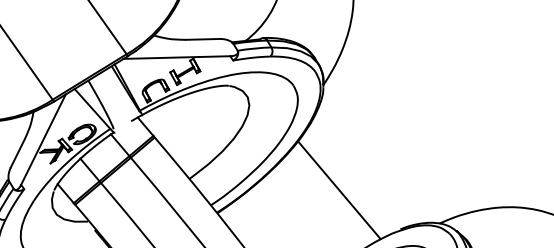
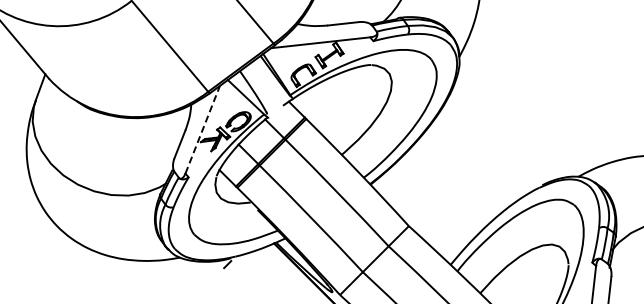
line: (43, 139) -> (202, 129), solid -> dashed
line: (339, 190) -> (482, 153), removed

